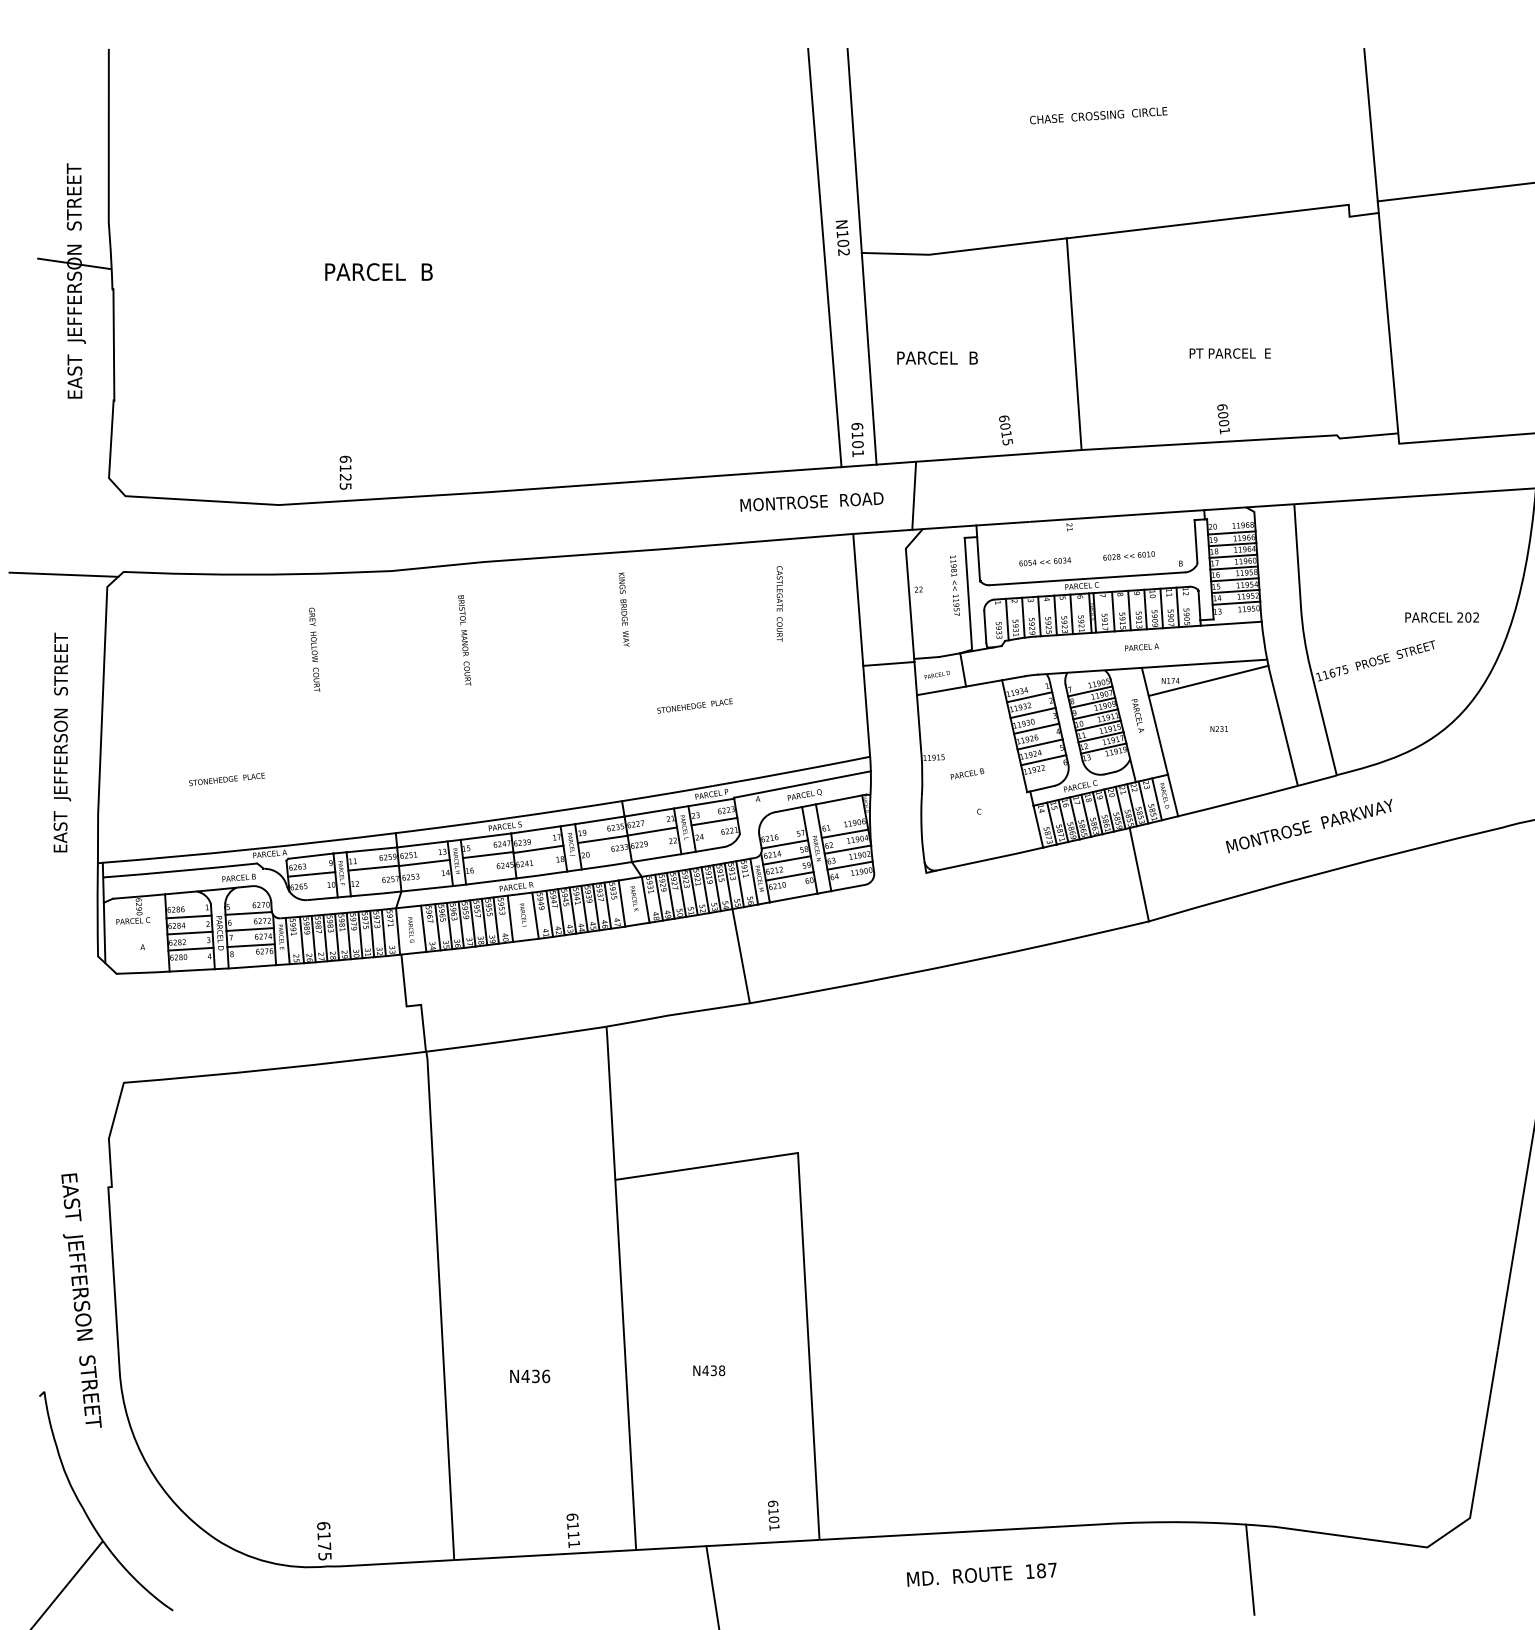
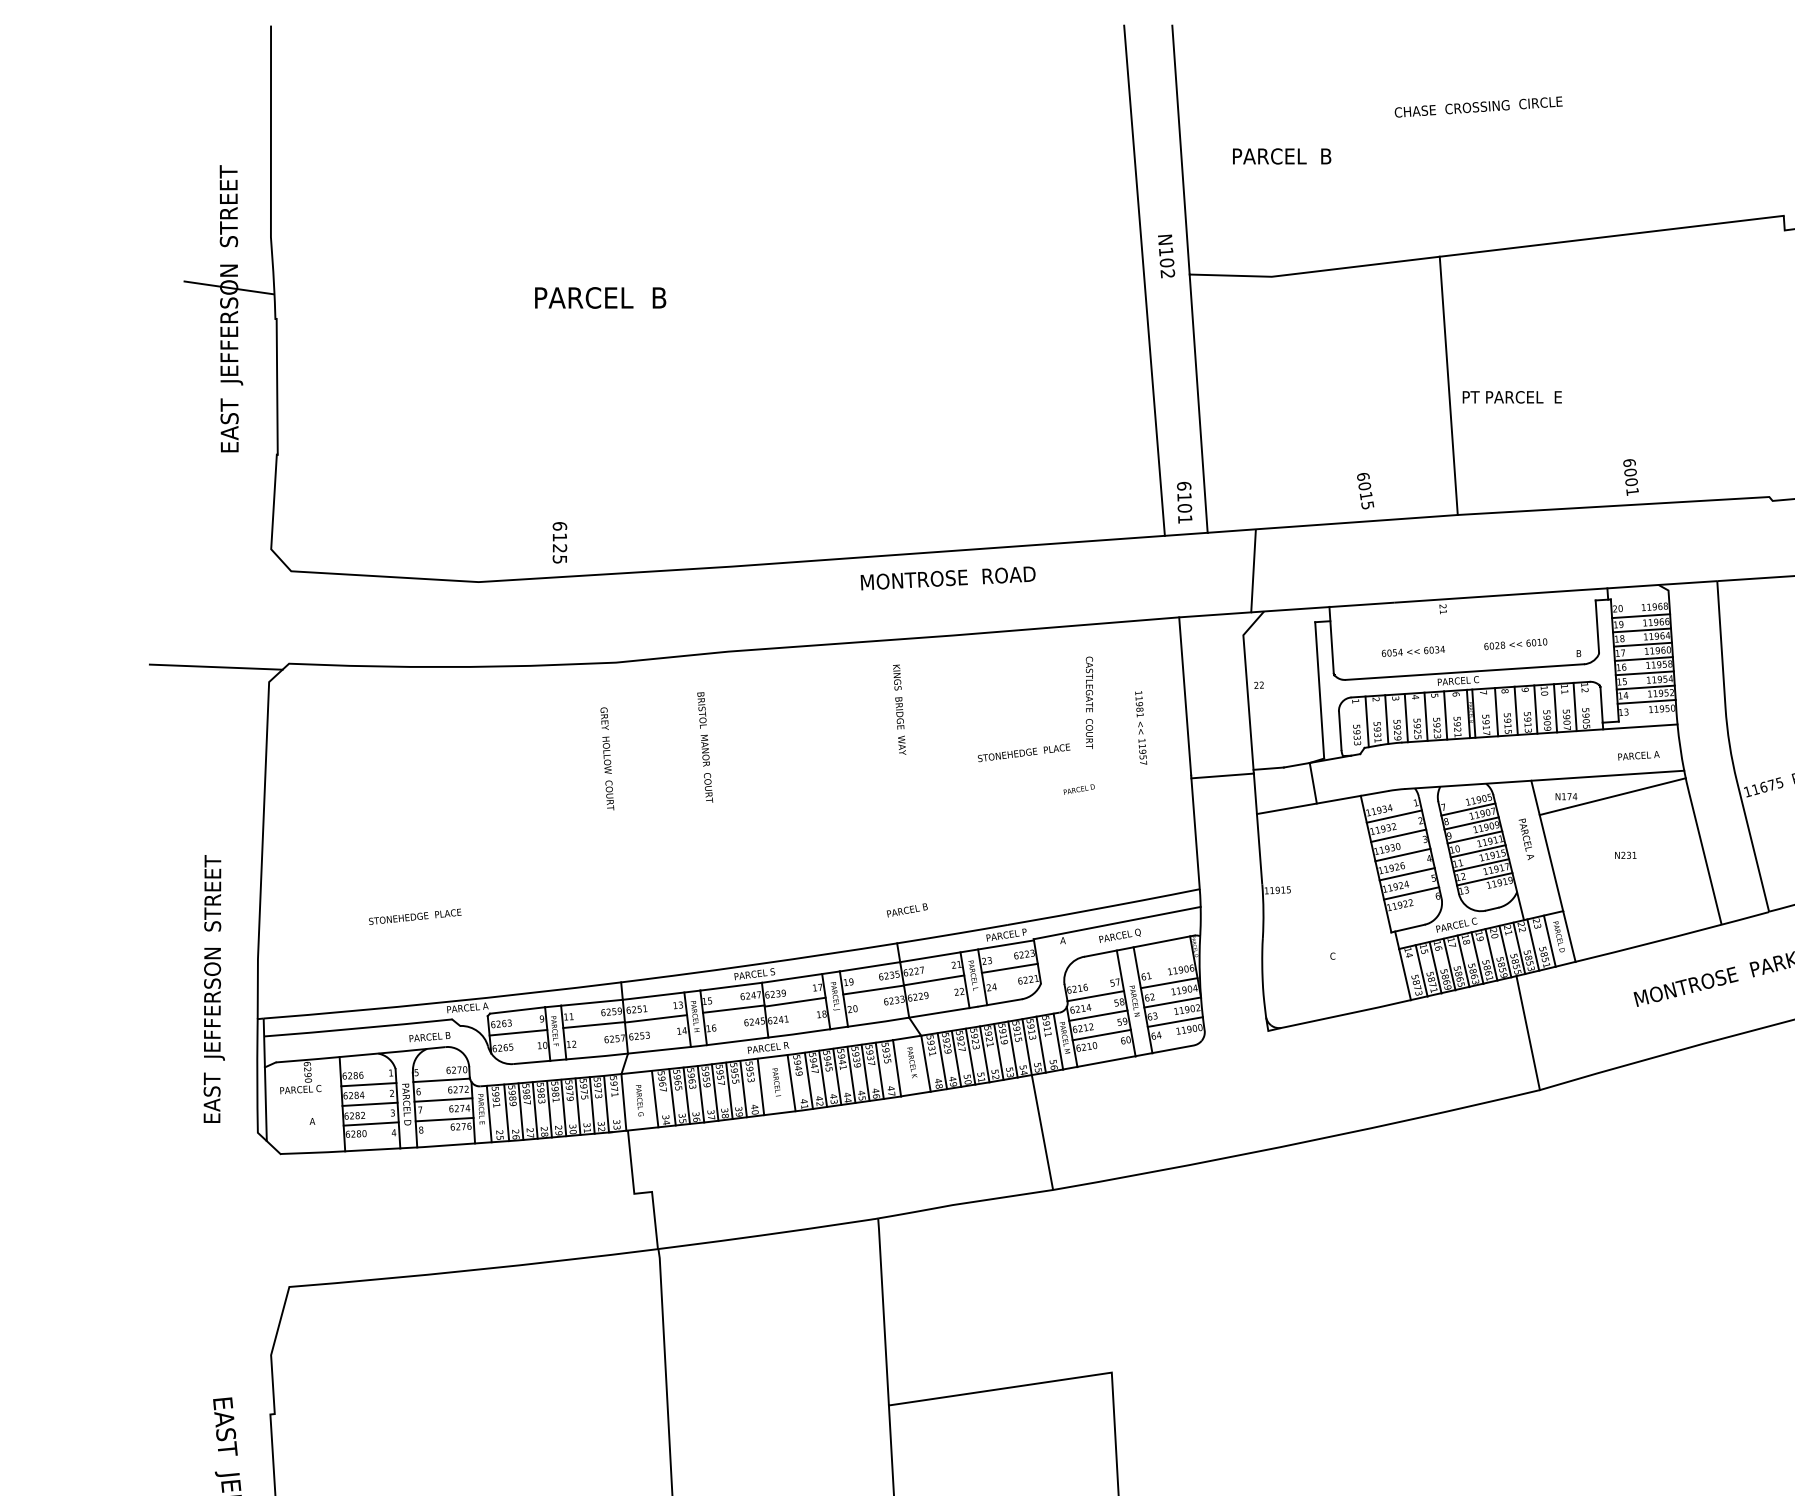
text: (1229, 353) -> (1511, 397), moved
text: (937, 357) -> (1281, 155), moved
text: (811, 501) -> (947, 577), moved
text: (954, 585) -> (1140, 727), moved
text: (1141, 647) -> (1638, 755), moved
text: (314, 649) -> (607, 758), moved
text: (936, 675) -> (1078, 790), moved
text: (694, 705) -> (1023, 752), moved
text: (62, 742) -> (214, 988), moved
text: (967, 773) -> (907, 909), moved

